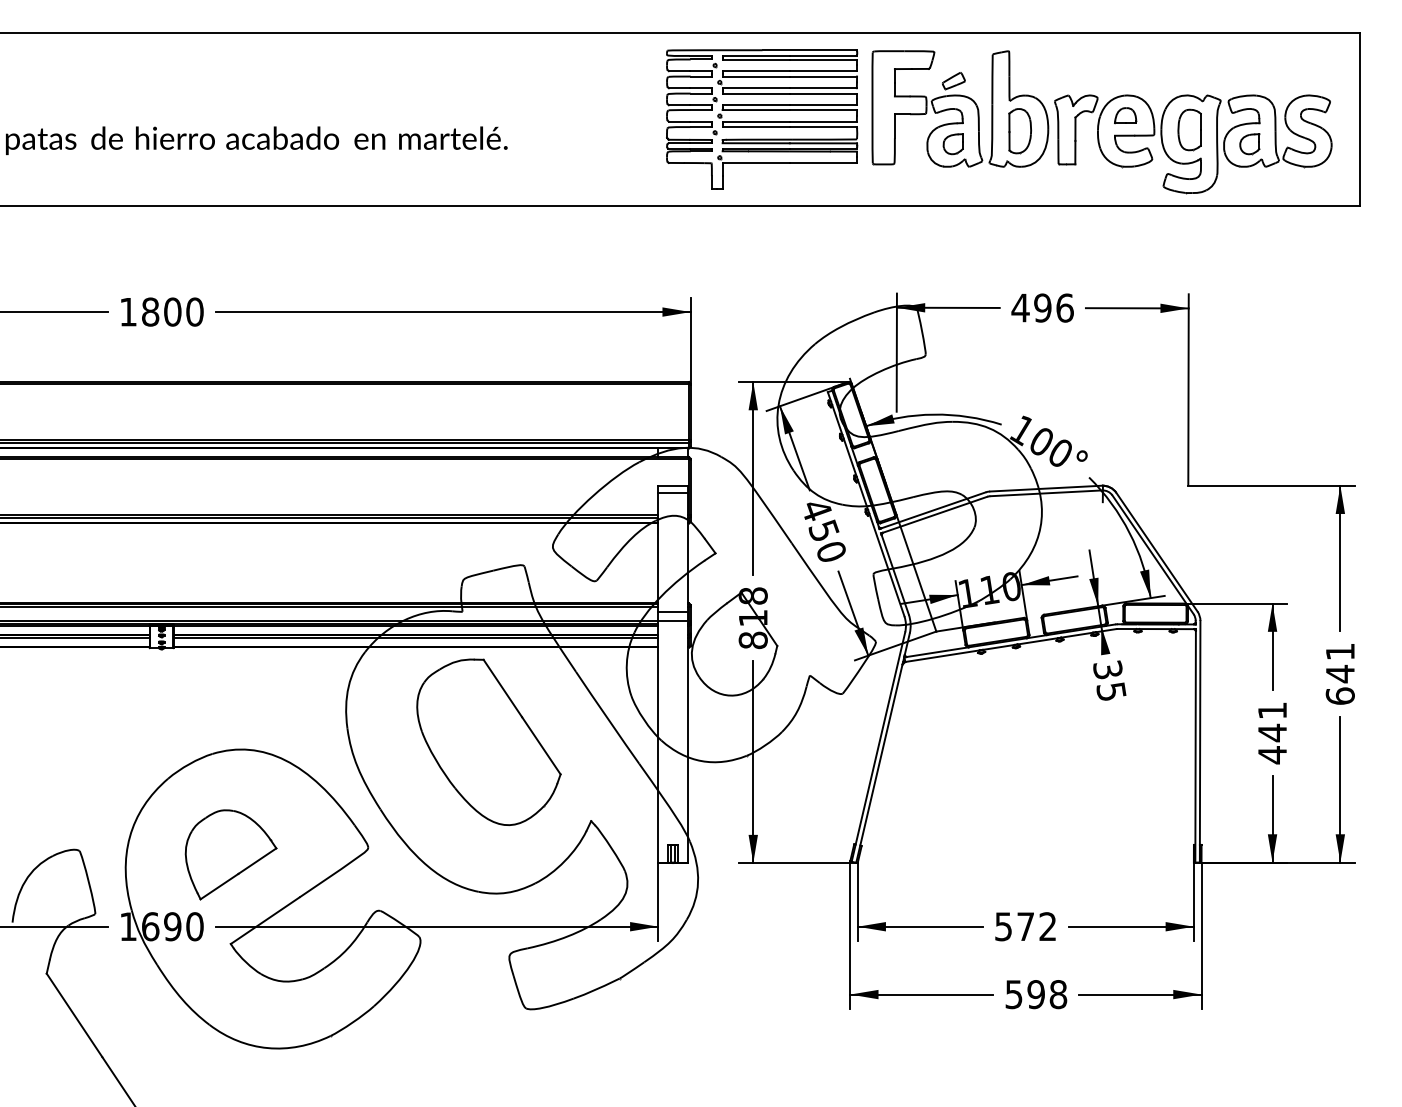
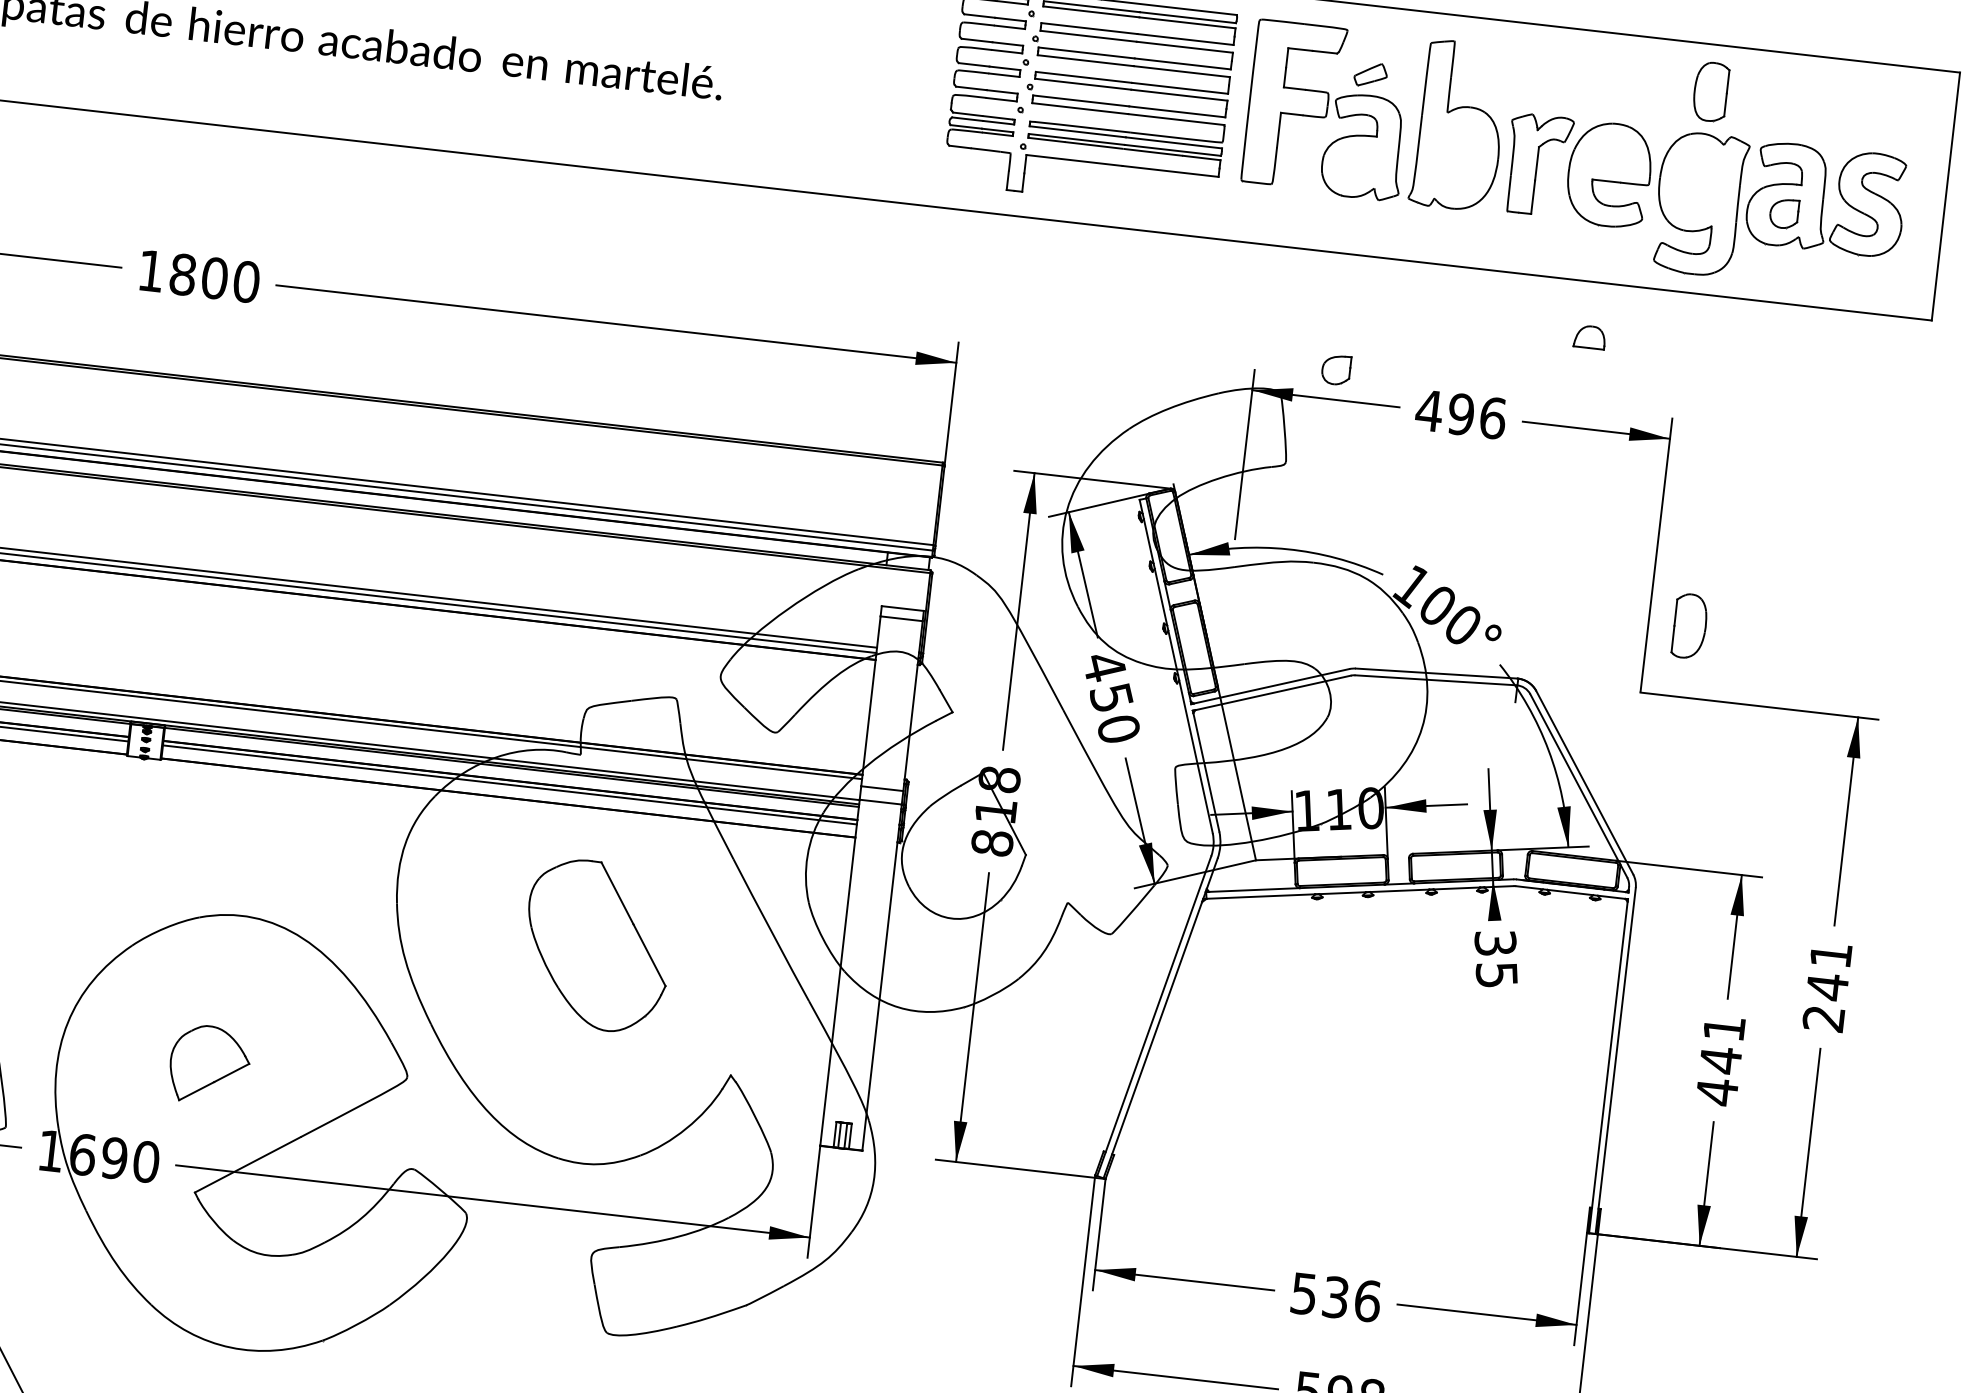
part: (1125, 115) -> (1589, 336), moved
part: (1189, 129) -> (1710, 91), moved
part: (1019, 131) -> (1688, 626), moved
part: (952, 144) -> (1335, 370), moved
text: (1339, 695) -> (1822, 1017), 641 -> 241
part: (488, 741) -> (596, 944), size x0.7
part: (230, 854) -> (208, 1064), size x0.6
text: (1036, 926) -> (1351, 1298), 572 -> 536

